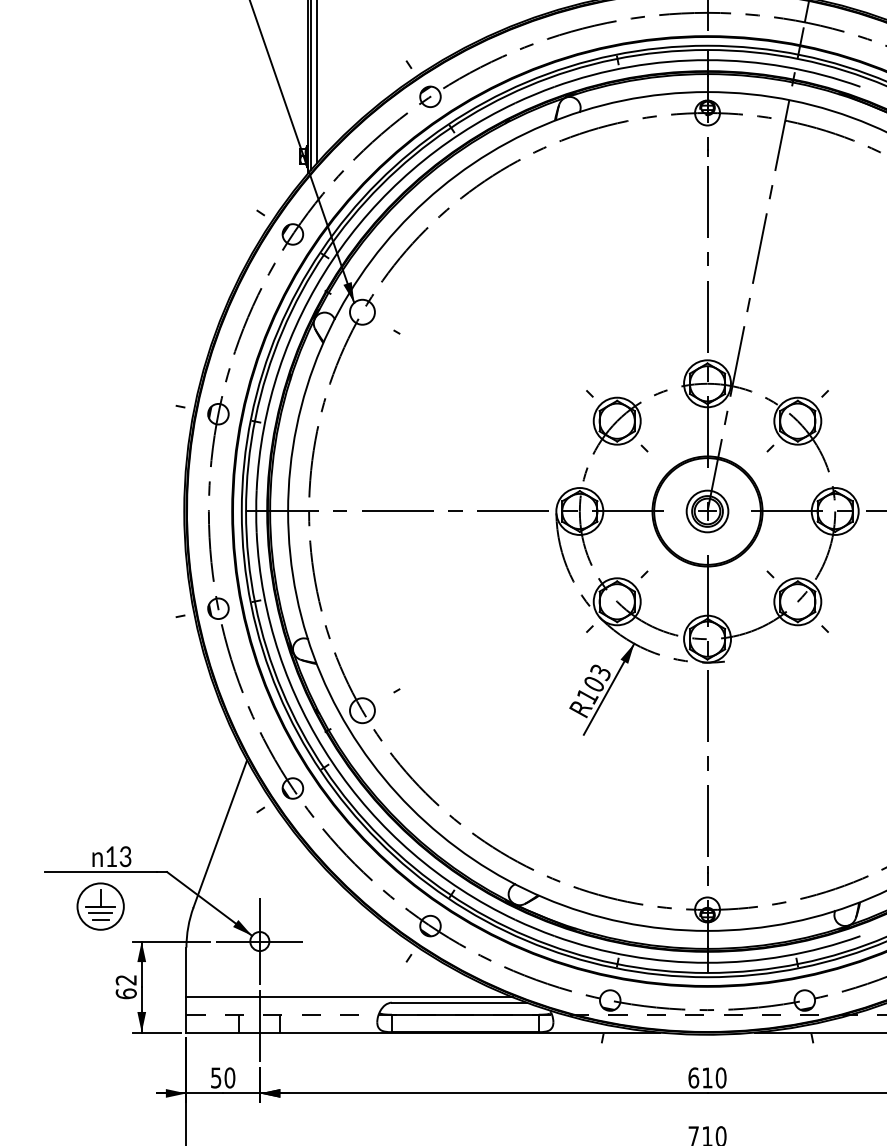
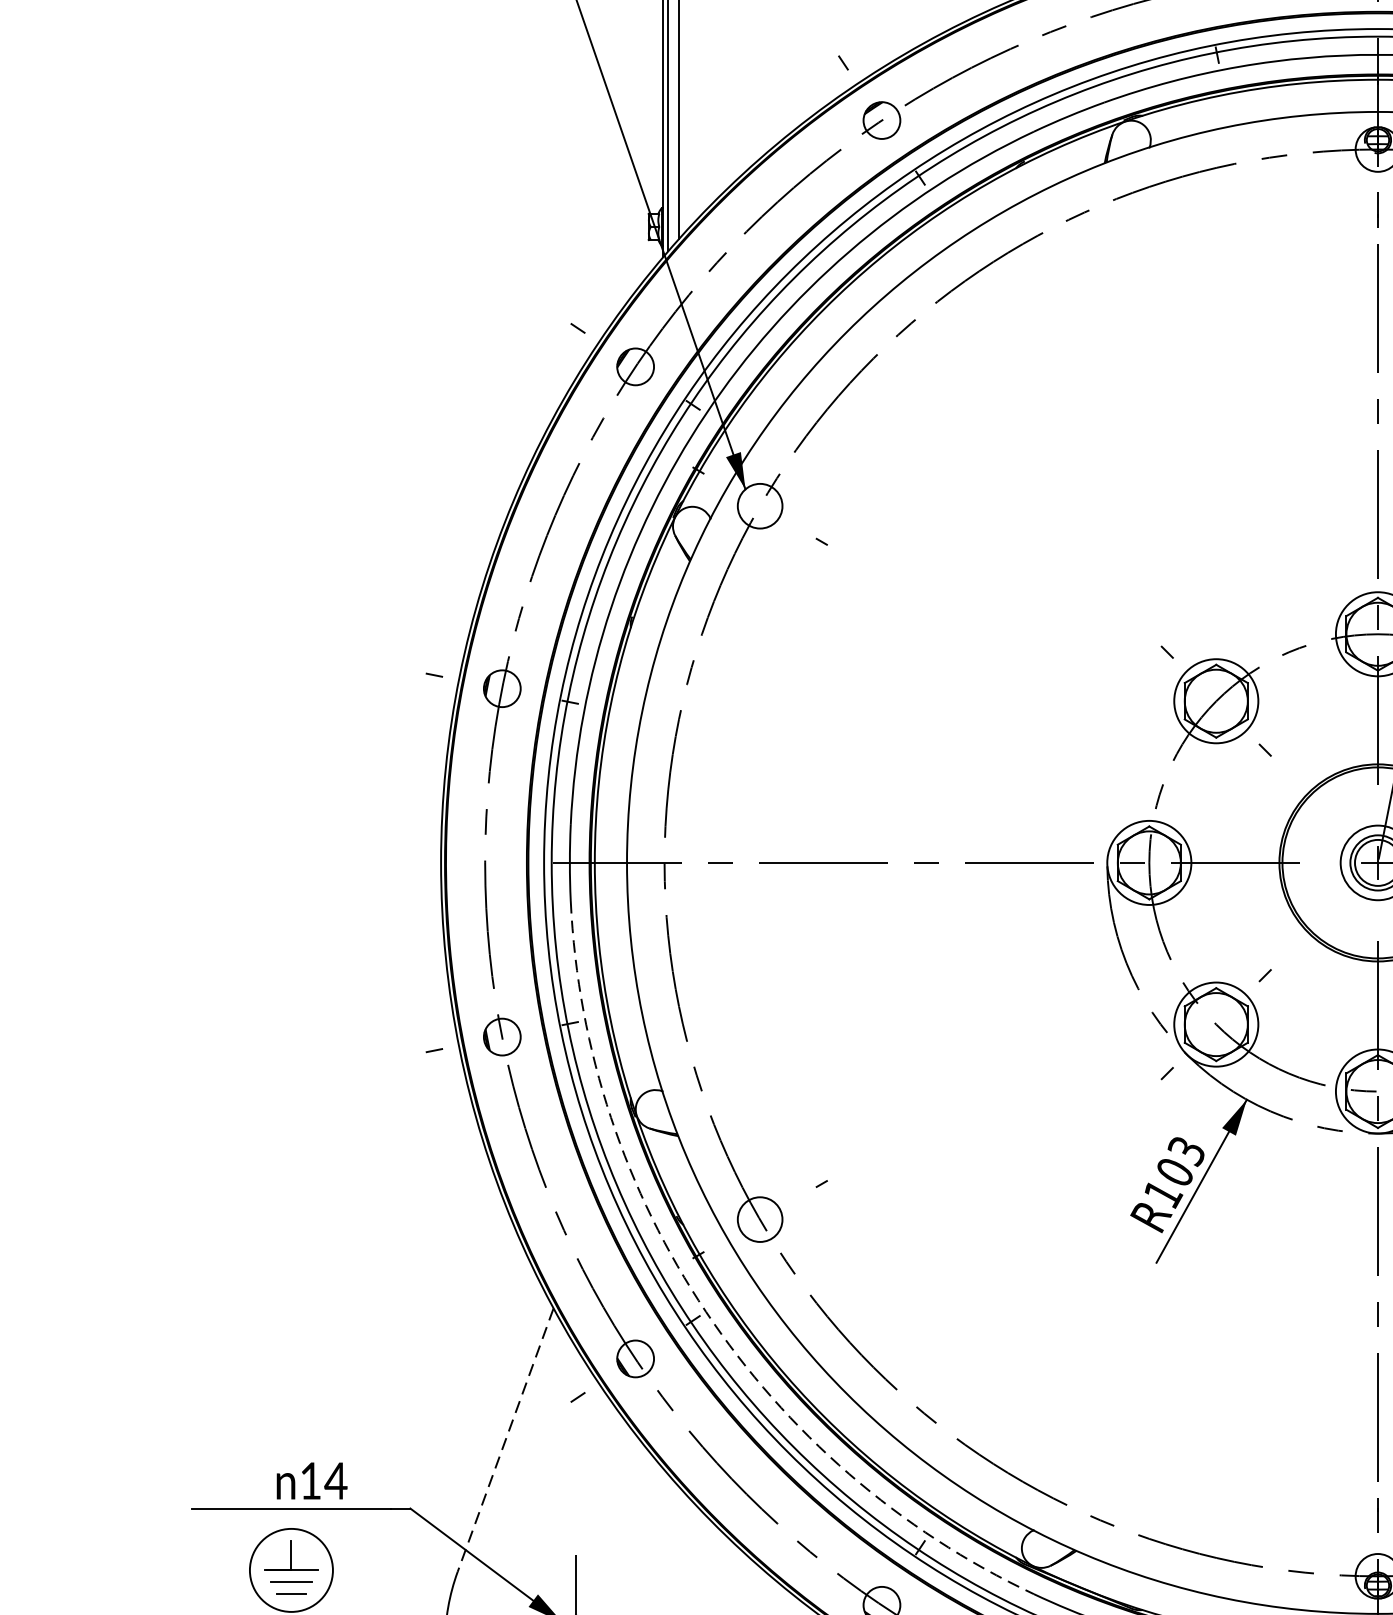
arc: (332, 762) -> (706, 1312), solid -> dashed
line: (220, 834) -> (505, 1441), solid -> dashed
text: (125, 856) -> (335, 1480), 13 -> 14

